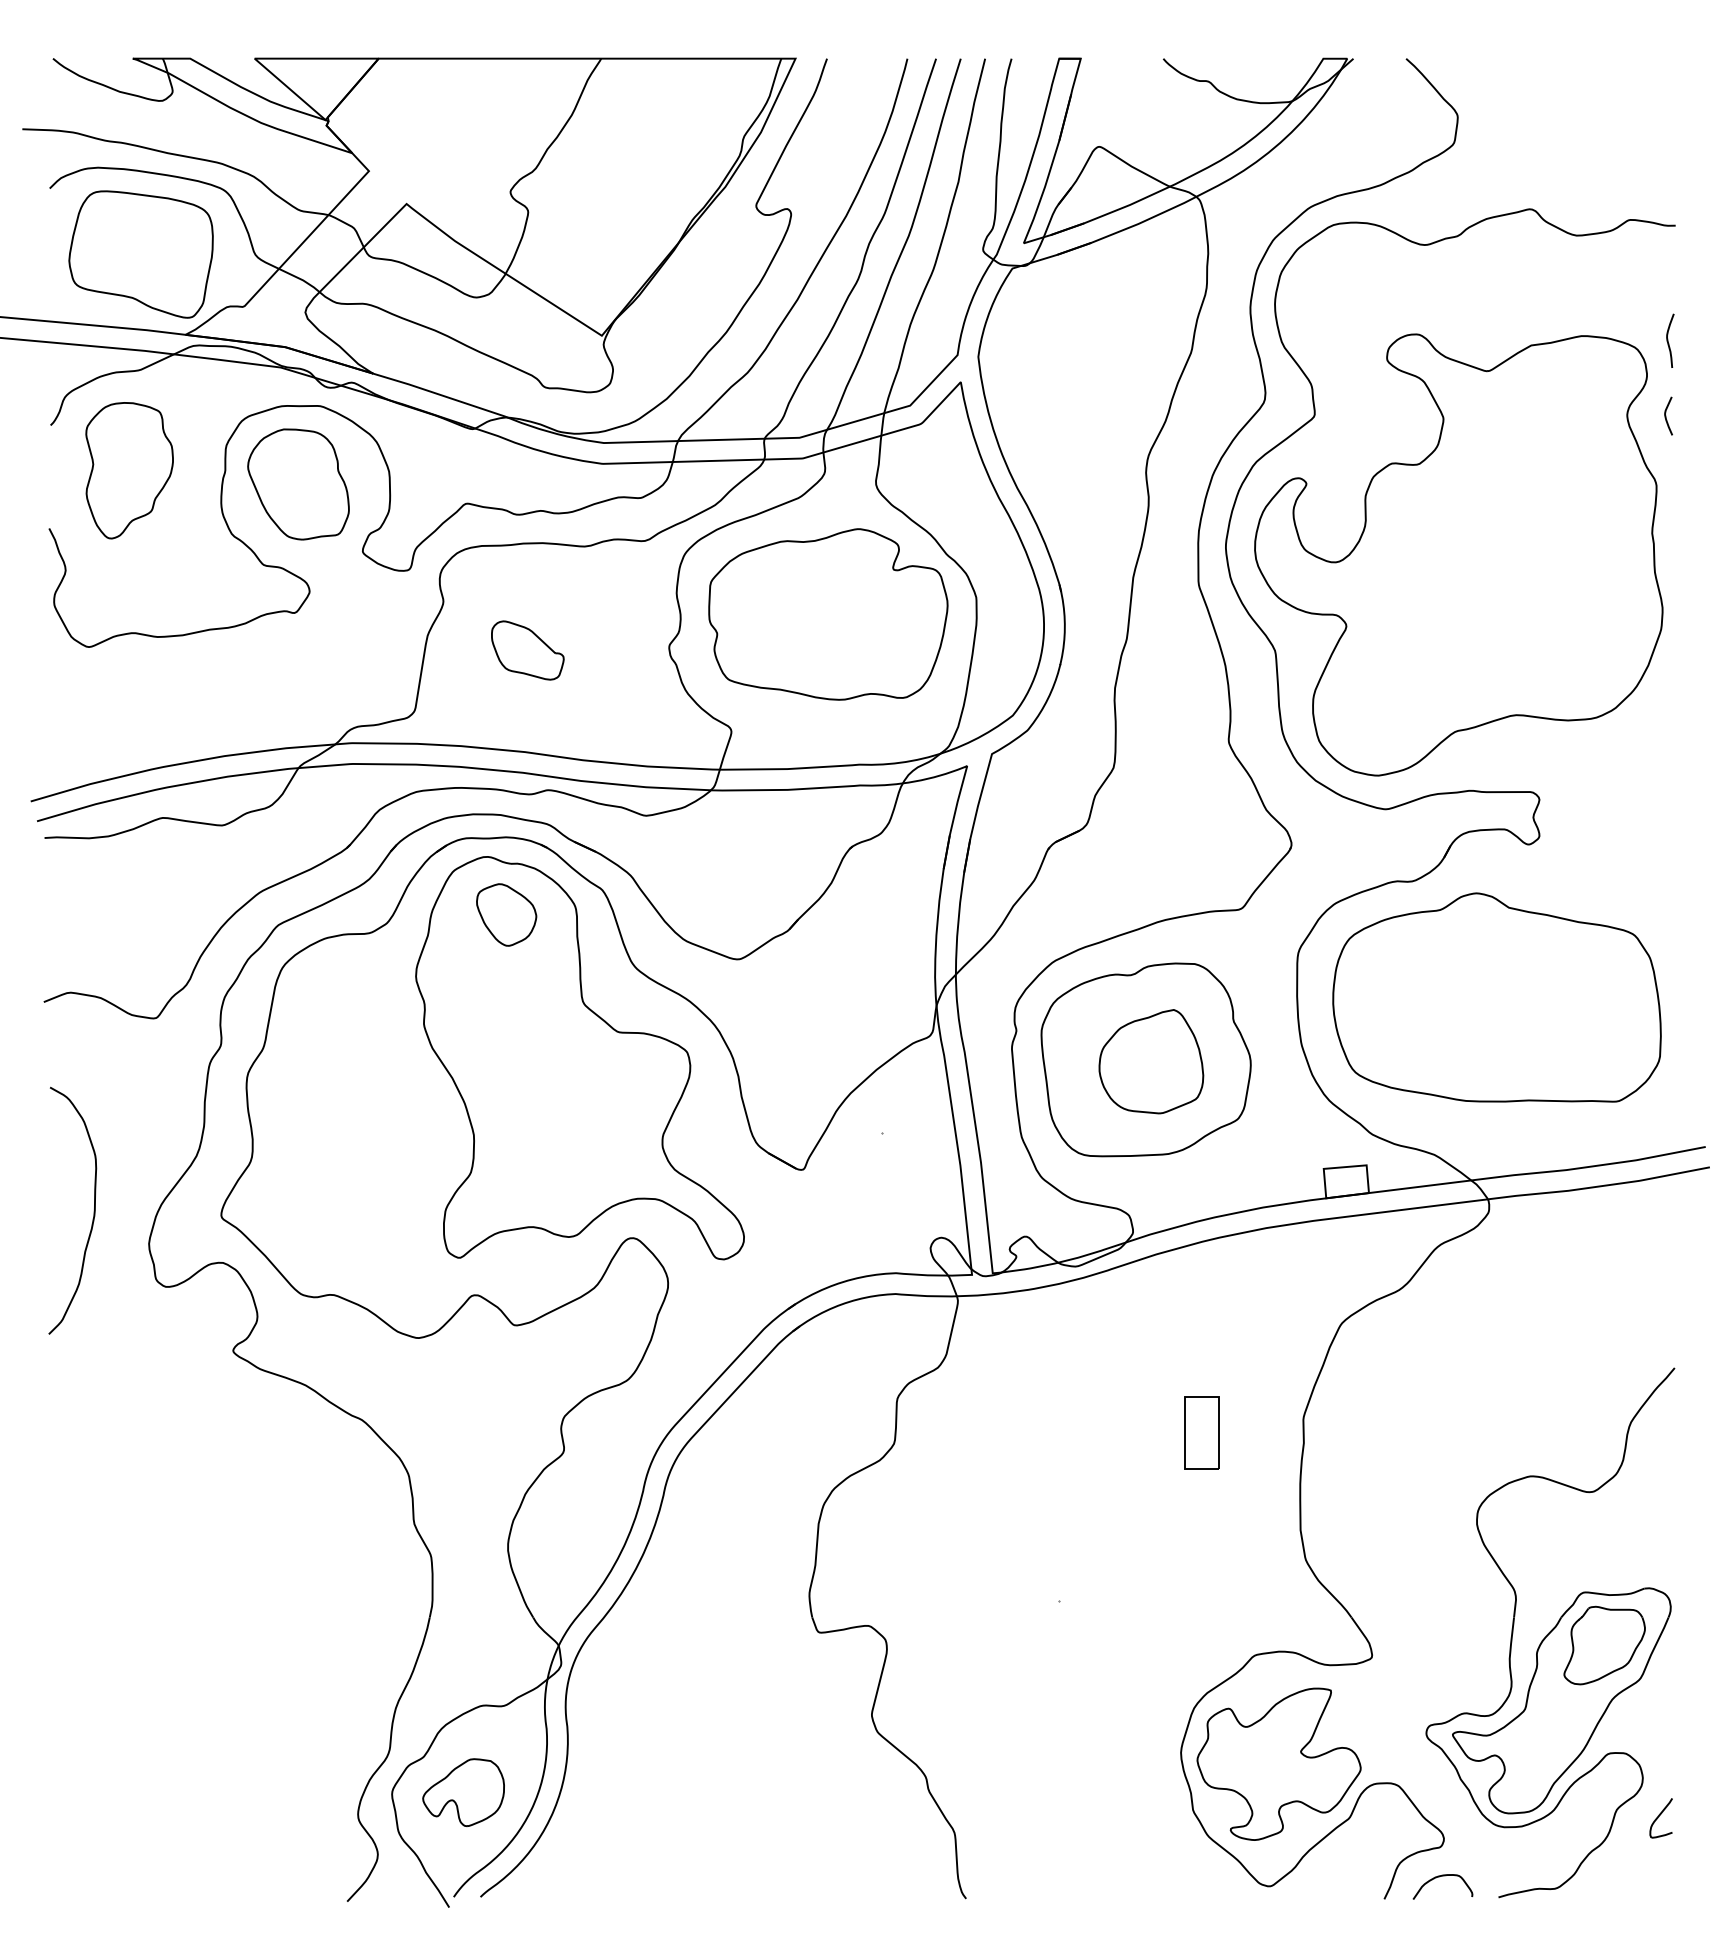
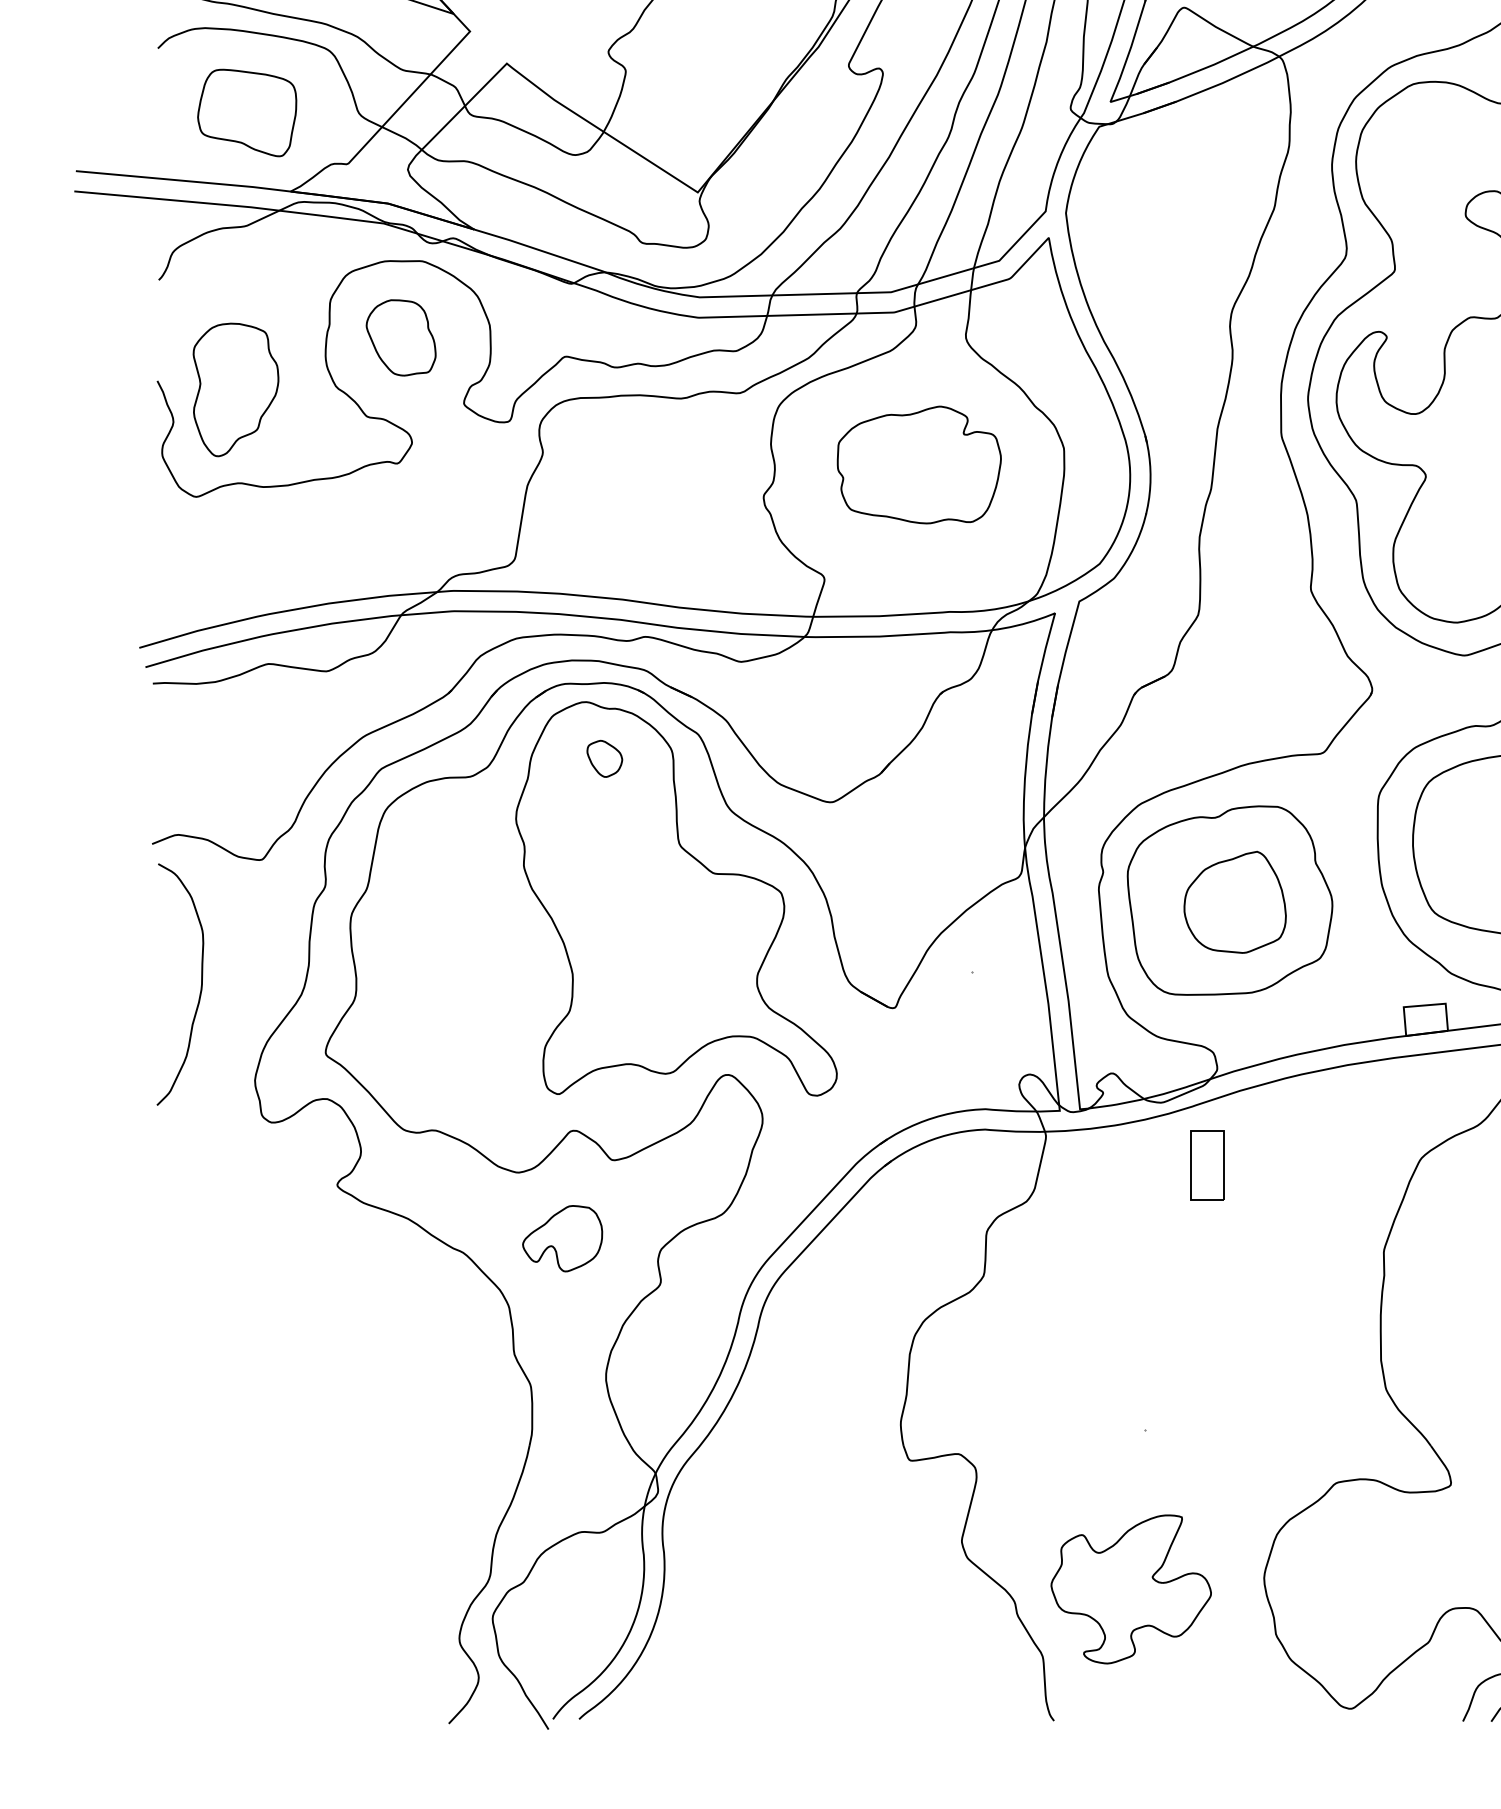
part: (140, 254) -> (246, 113), size x0.7
part: (129, 470) -> (235, 389), moved
part: (298, 484) -> (401, 337), size x0.7
part: (828, 614) -> (919, 465), size x0.7
part: (527, 650) -> (625, 500), removed
part: (506, 914) -> (604, 758), size x0.6
curve: (93, 1210) -> (200, 984), moved
part: (1201, 1432) -> (1206, 1165), moved
part: (1278, 1763) -> (1130, 1588), moved
part: (463, 1792) -> (562, 1238), moved

